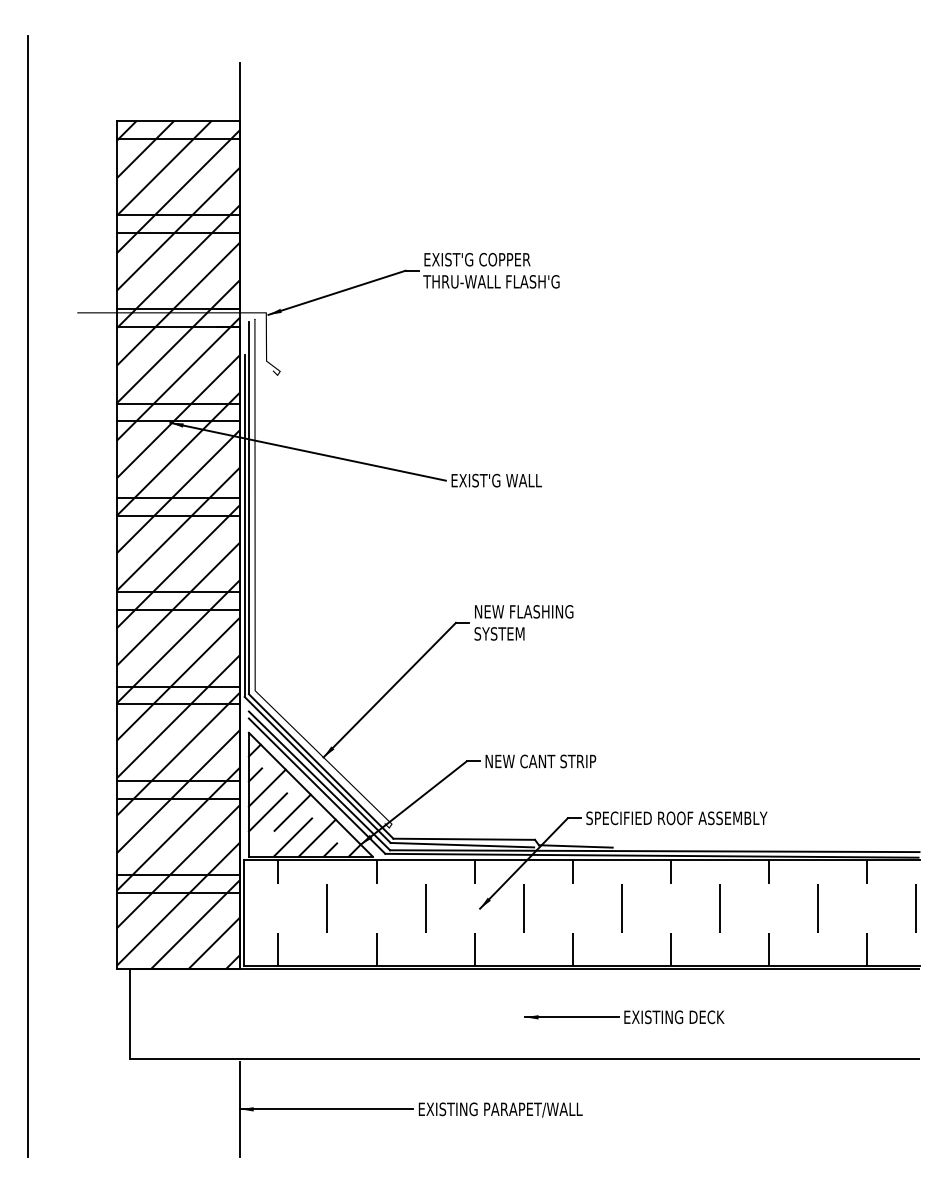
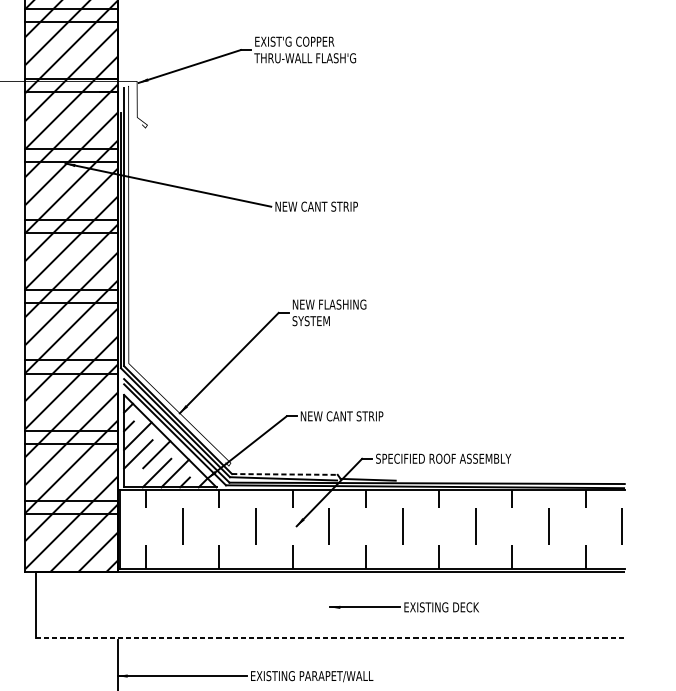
text: (507, 480) -> (317, 206), EXIST'G WALL -> NEW CANT STRIP
line: (464, 839) -> (285, 474), solid -> dashed
line: (525, 1058) -> (330, 638), solid -> dashed

